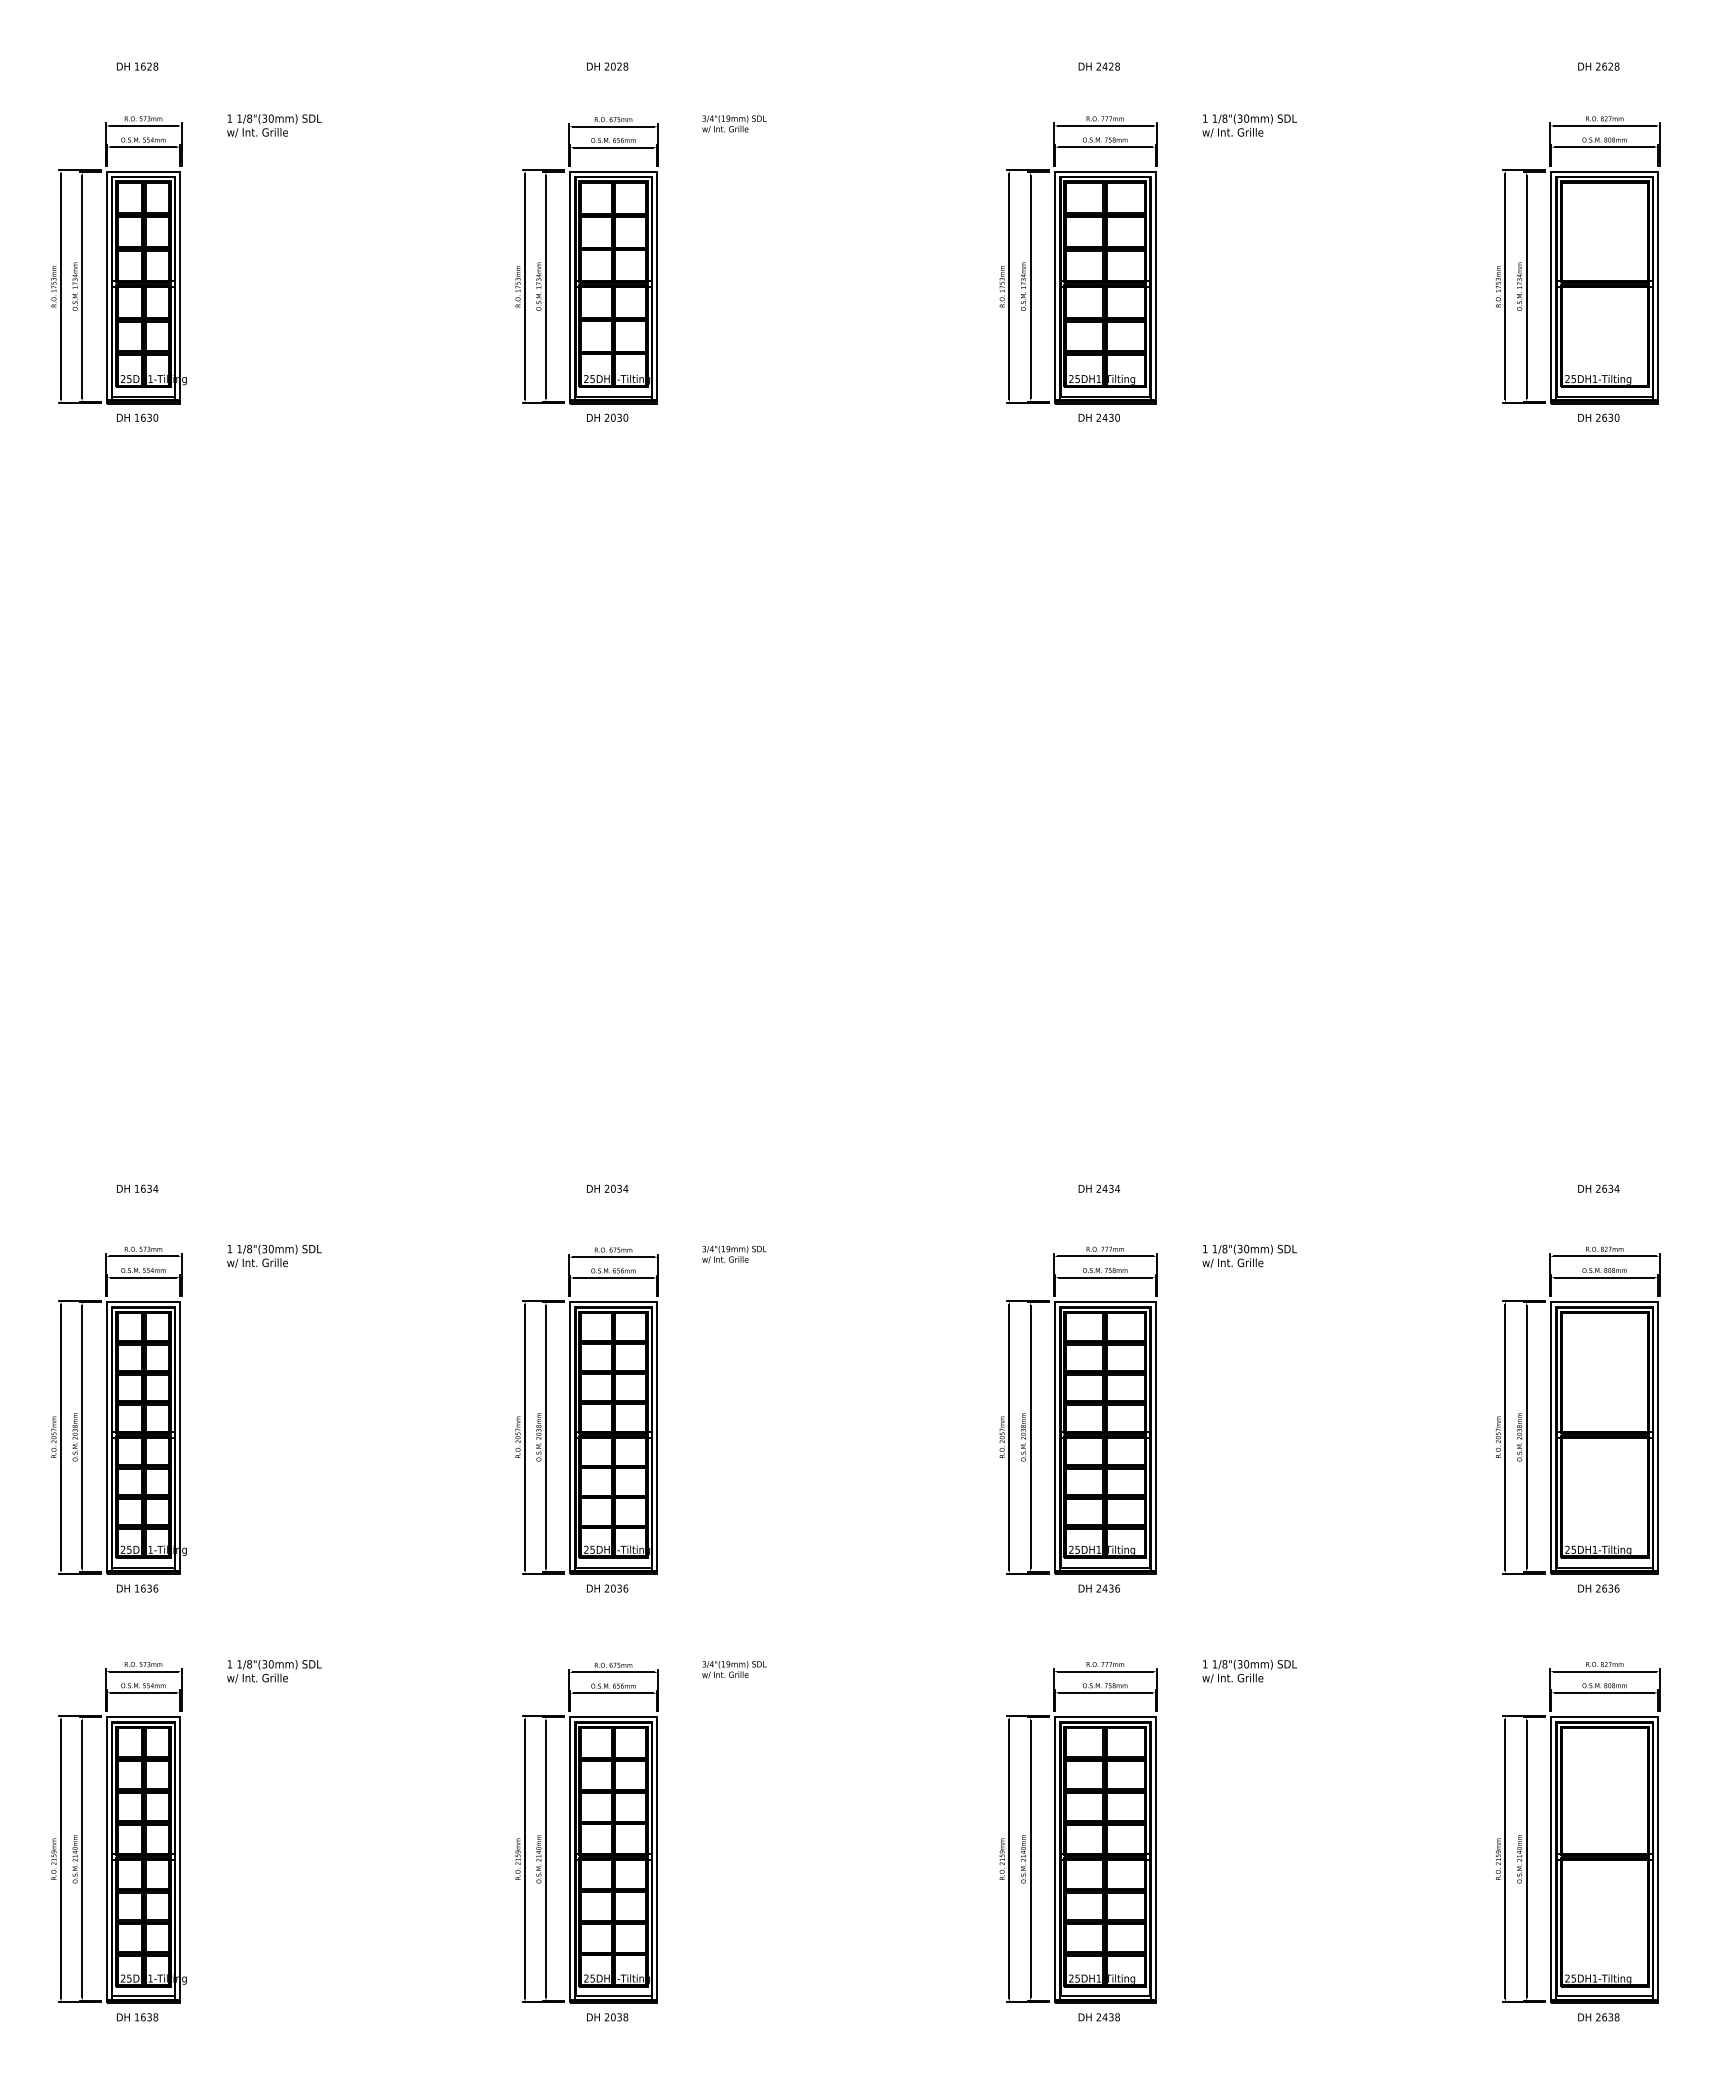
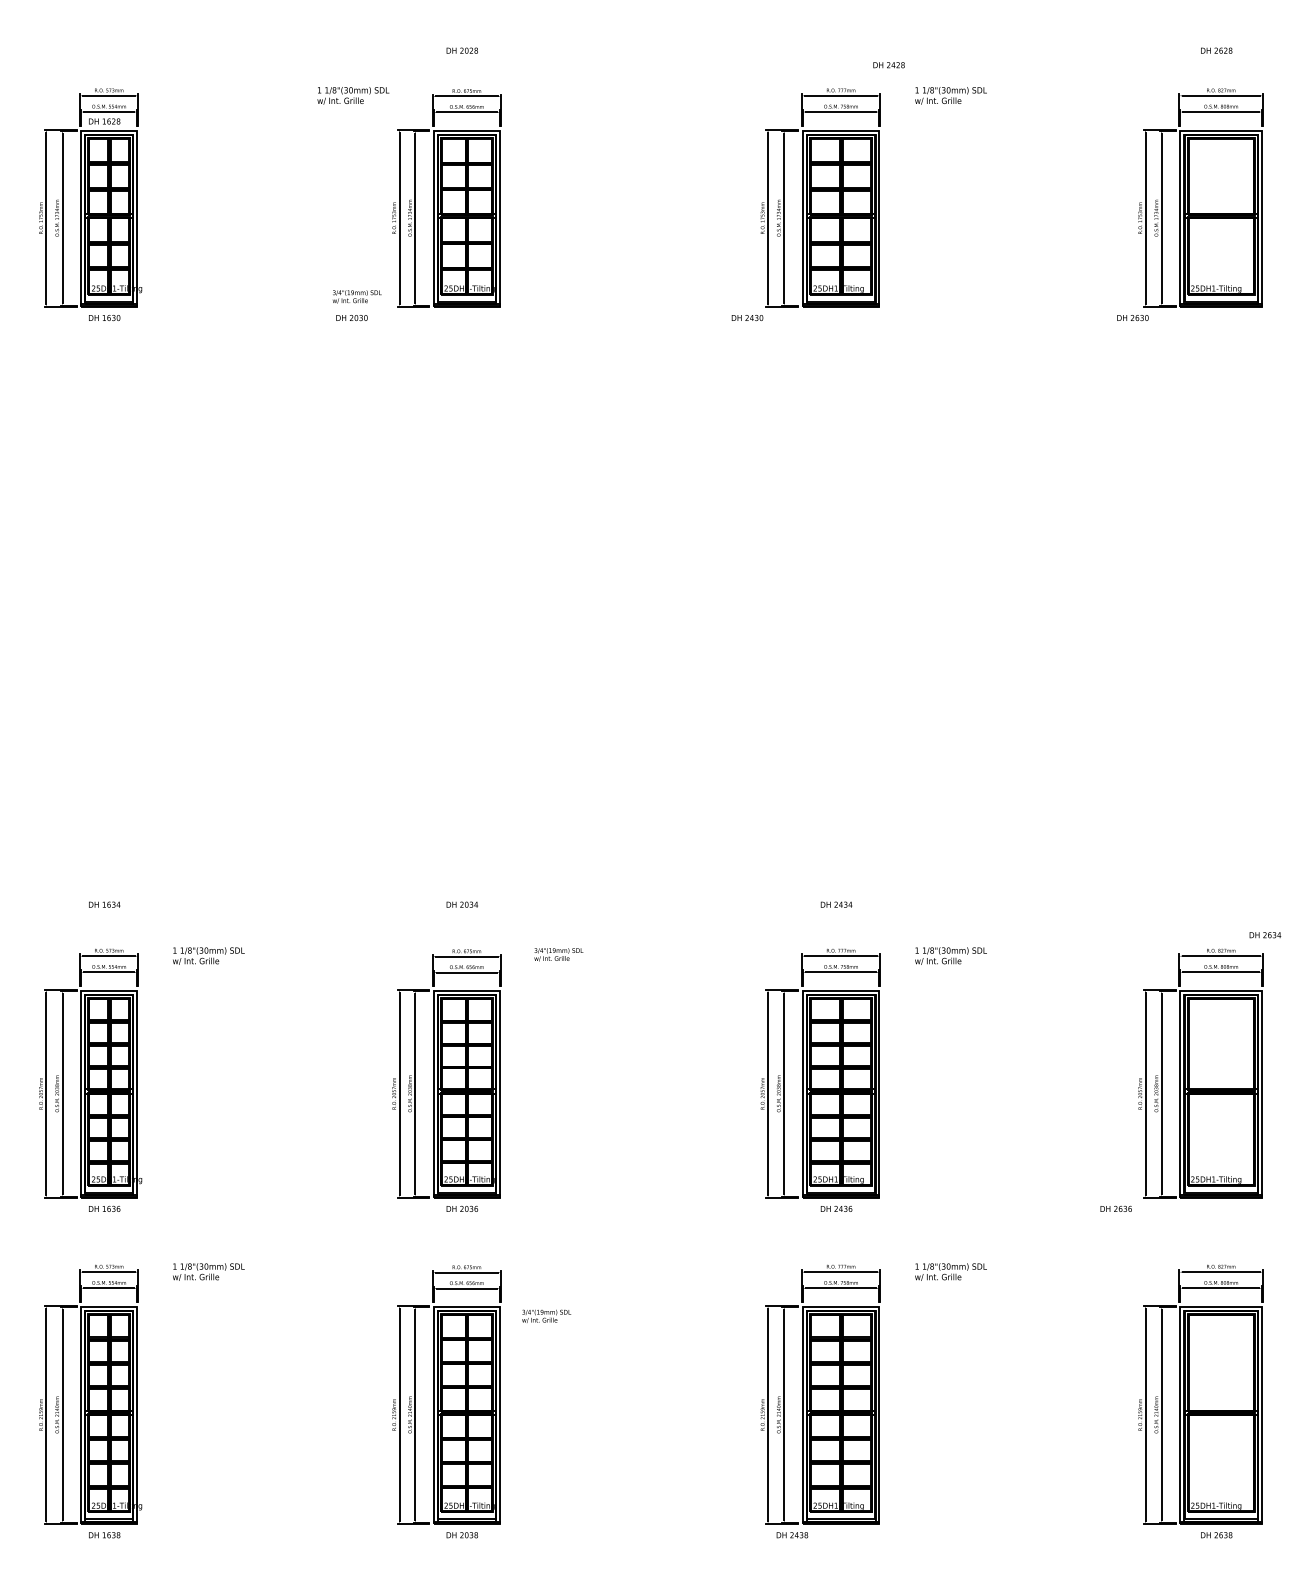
text: (137, 66) -> (104, 121), moved
text: (1098, 66) -> (888, 65), moved
text: (734, 123) -> (357, 296), moved
text: (274, 125) -> (353, 95), moved
text: (607, 417) -> (351, 317), moved
text: (1098, 417) -> (746, 317), moved
text: (1598, 417) -> (1132, 317), moved
text: (1598, 1188) -> (1265, 934), moved
text: (1598, 1588) -> (1115, 1208), moved
text: (734, 1669) -> (546, 1316), moved
text: (1098, 2017) -> (791, 1535), moved

